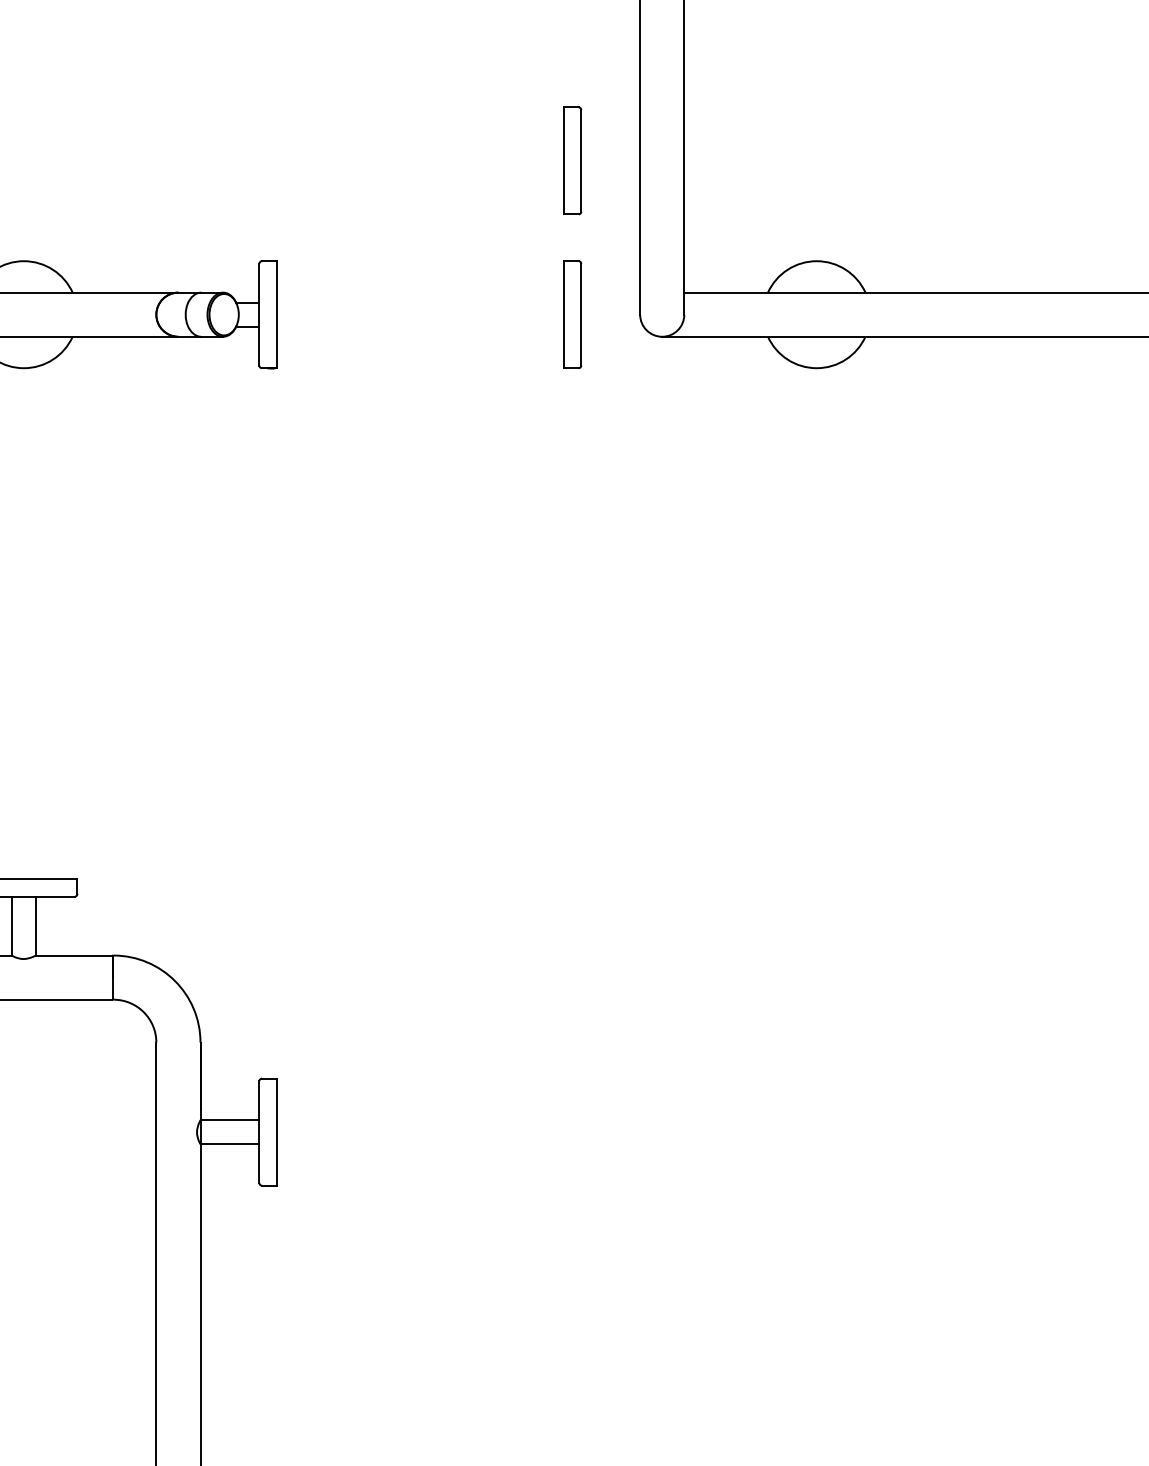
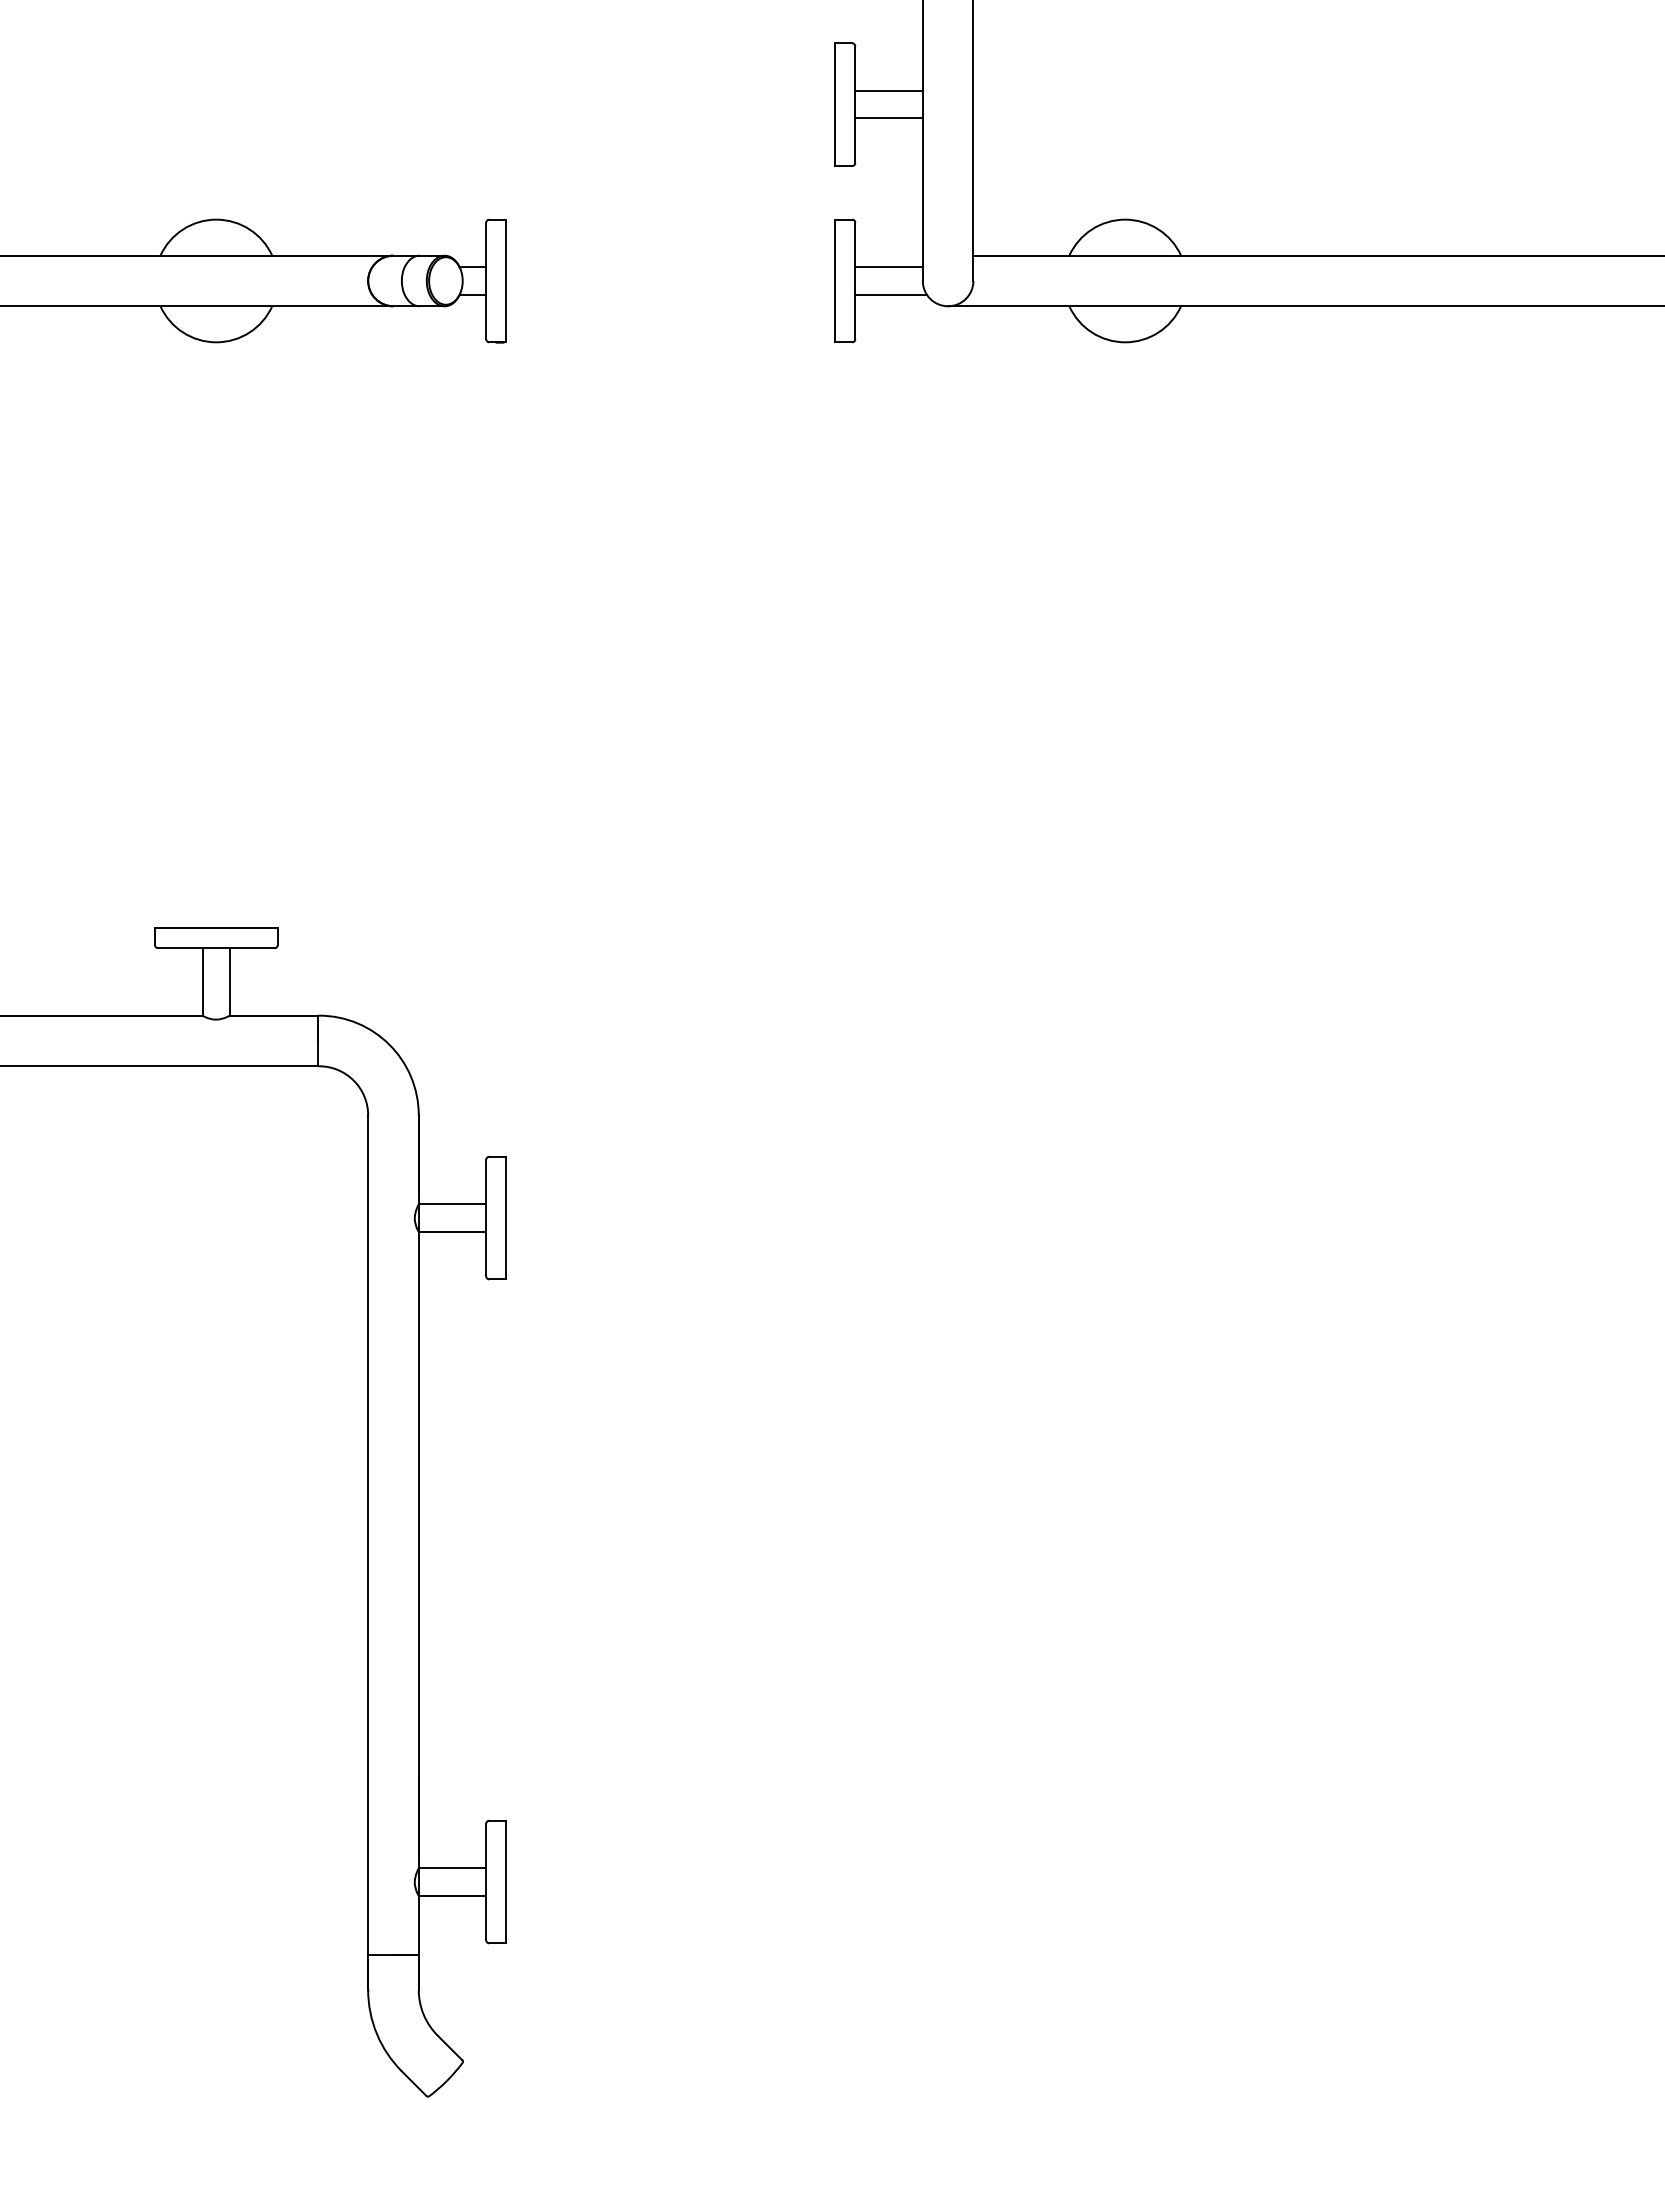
line: (610, 148) -> (888, 90), added
line: (610, 172) -> (888, 118), added
line: (610, 302) -> (888, 267), added
line: (611, 326) -> (890, 294), added

